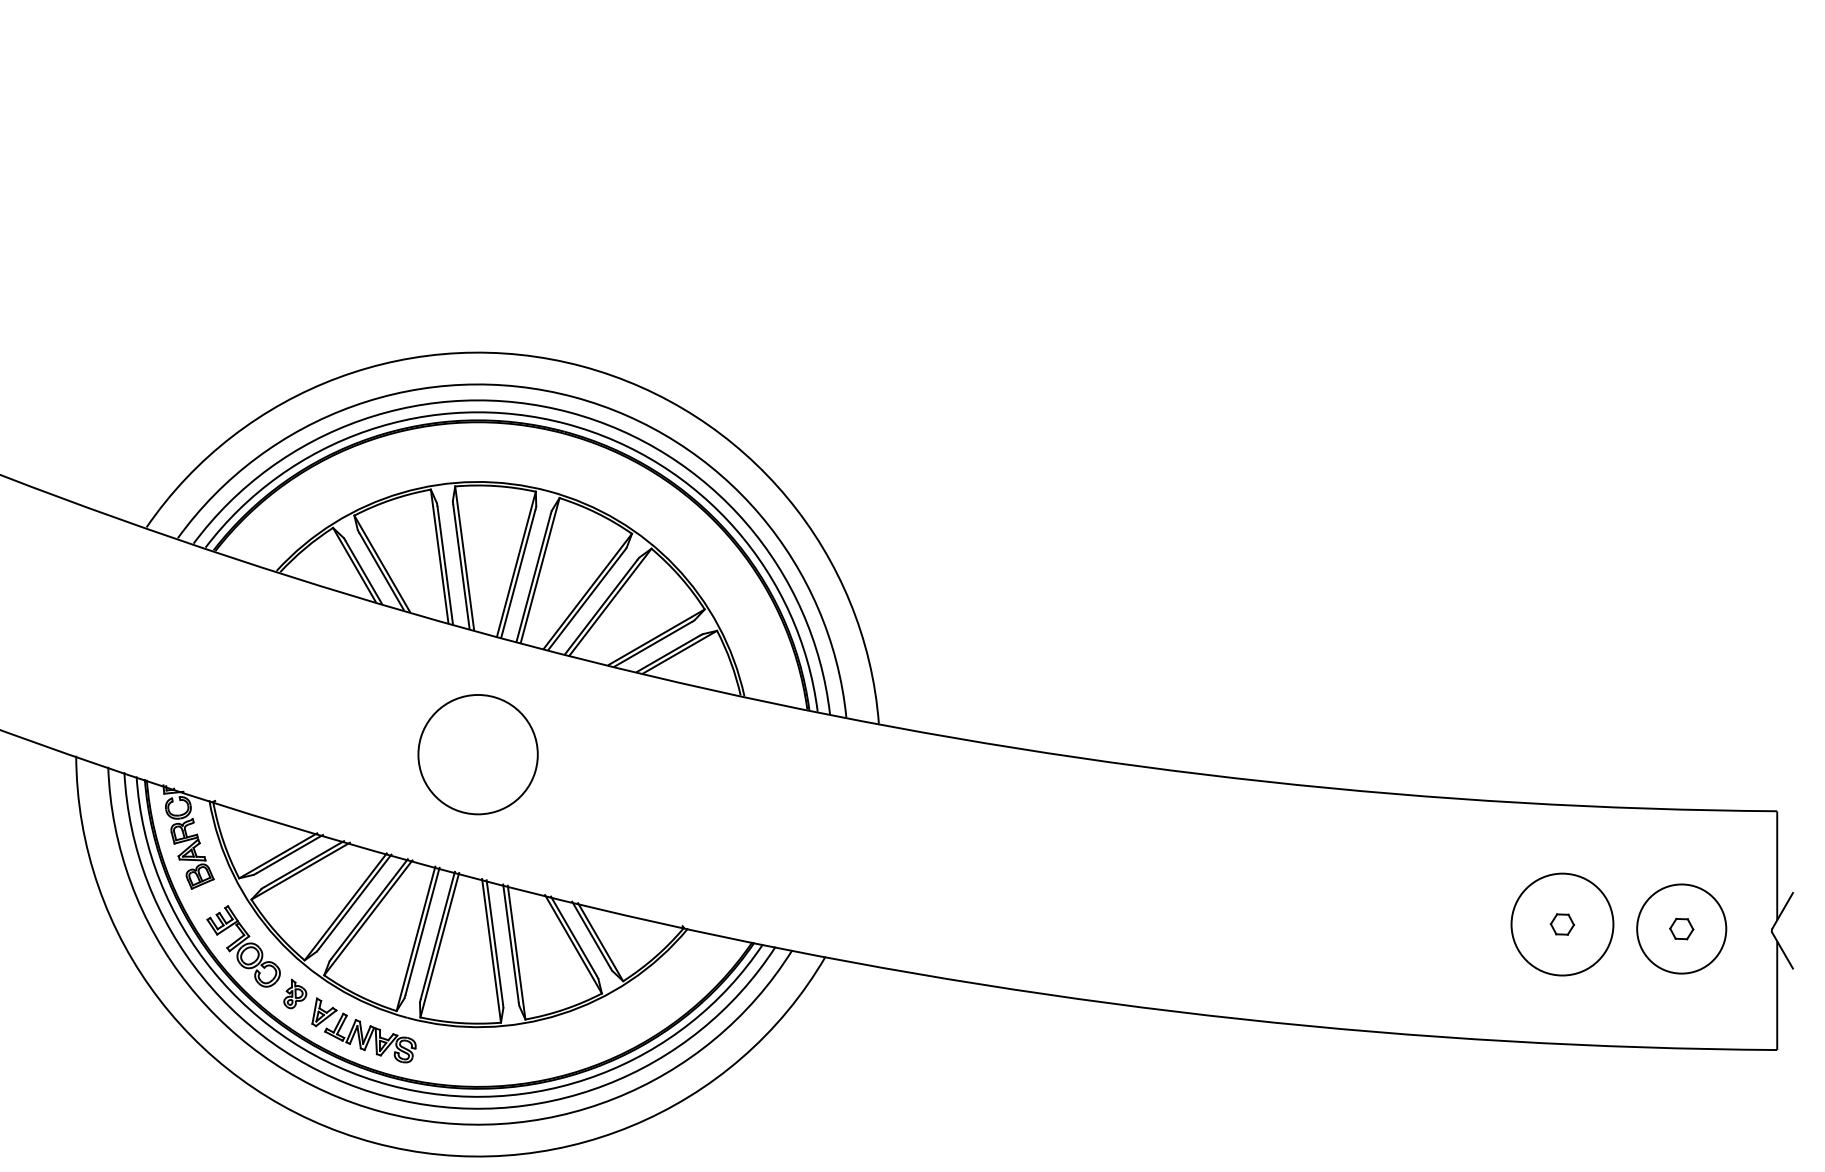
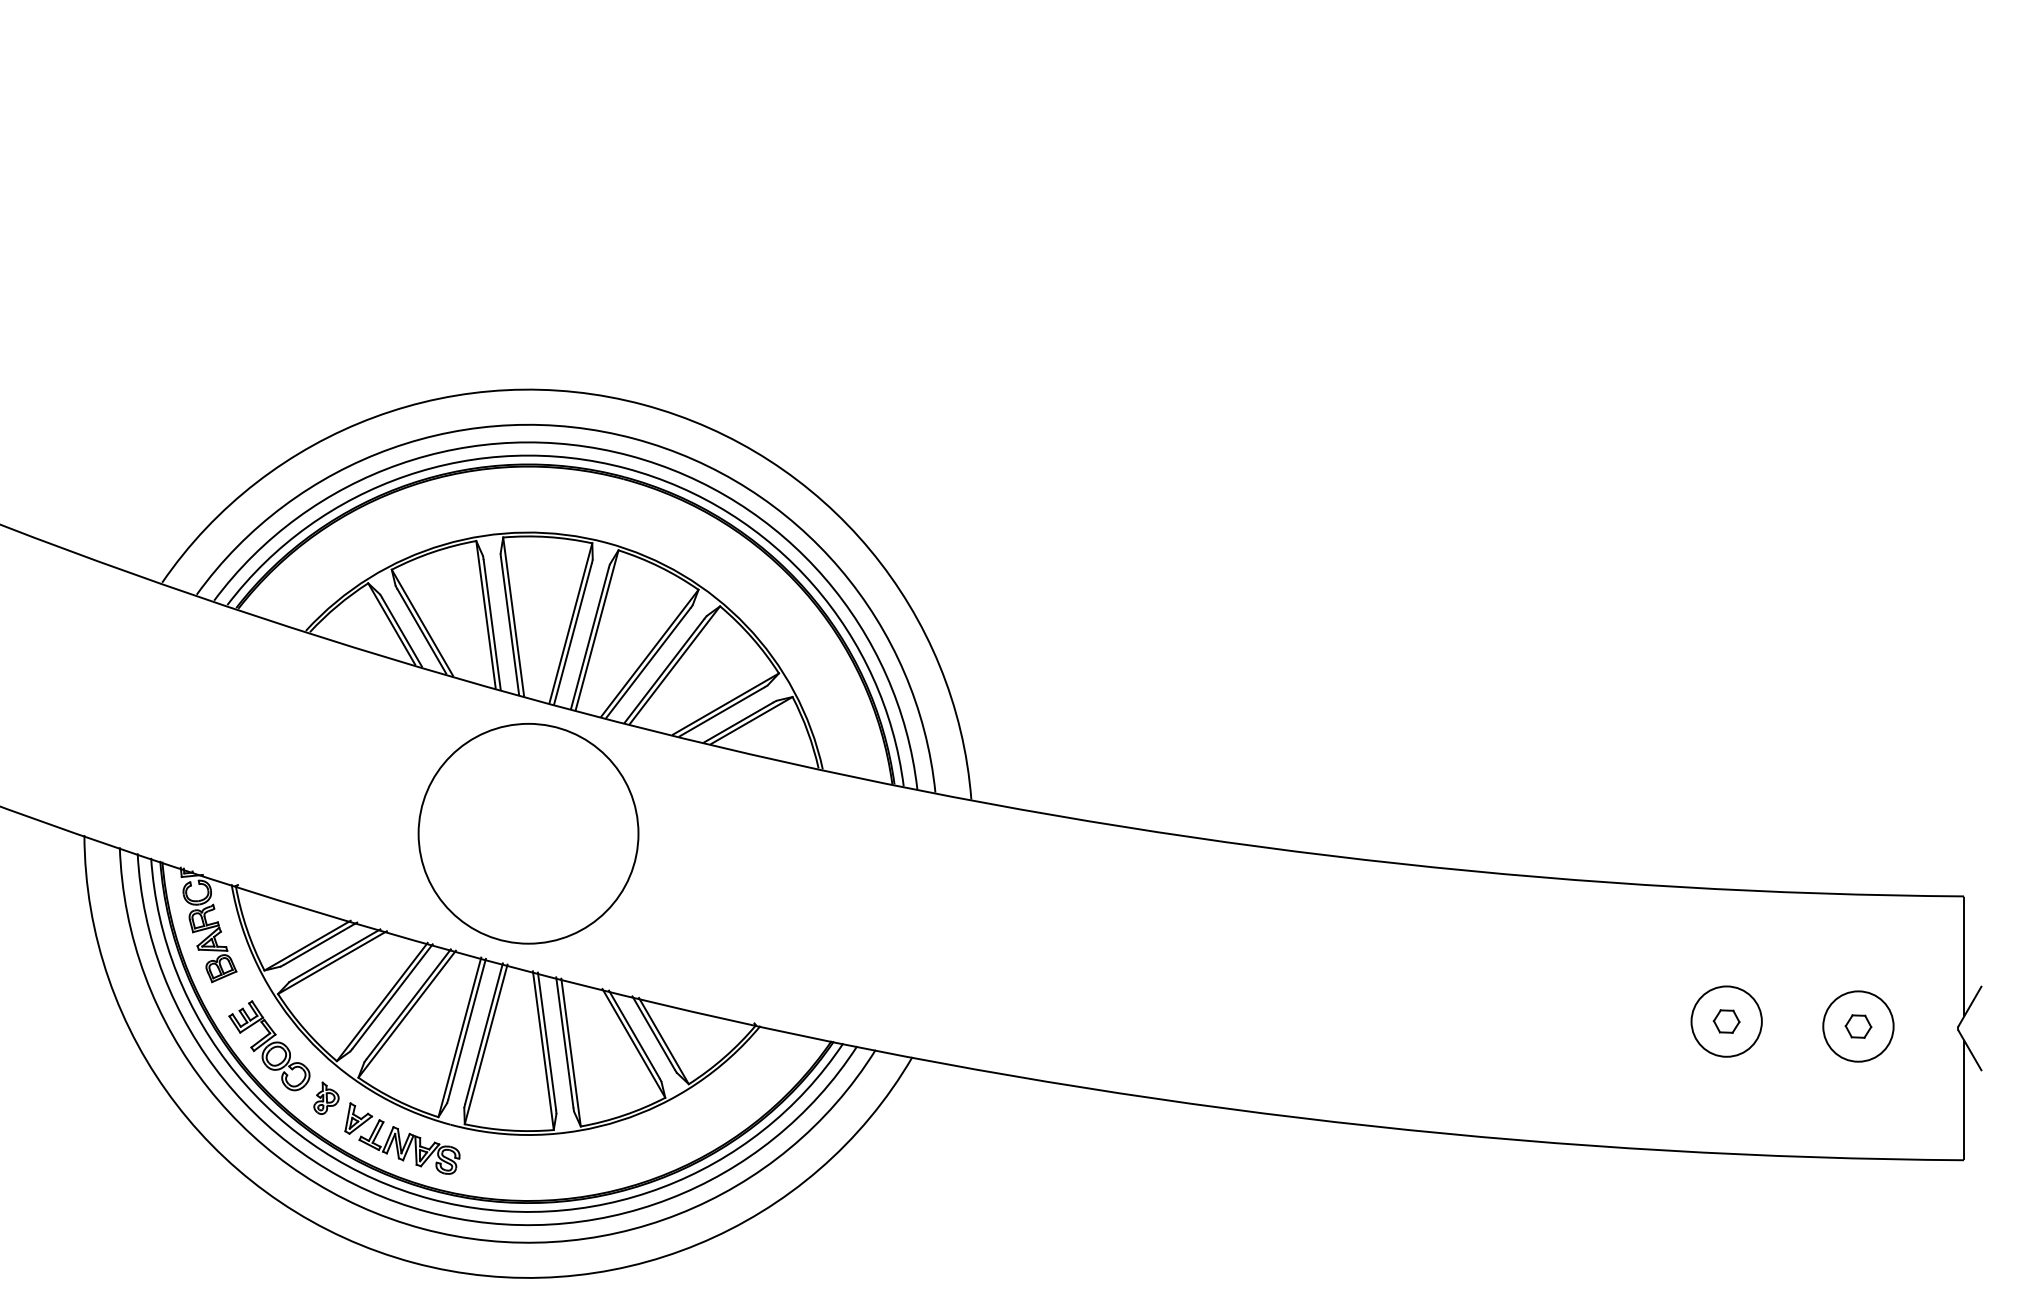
circle: (478, 754) -> (528, 833), size x1.67
circle: (1562, 924) -> (1726, 1021), size x0.62
circle: (1681, 928) -> (1858, 1026), size x0.71

